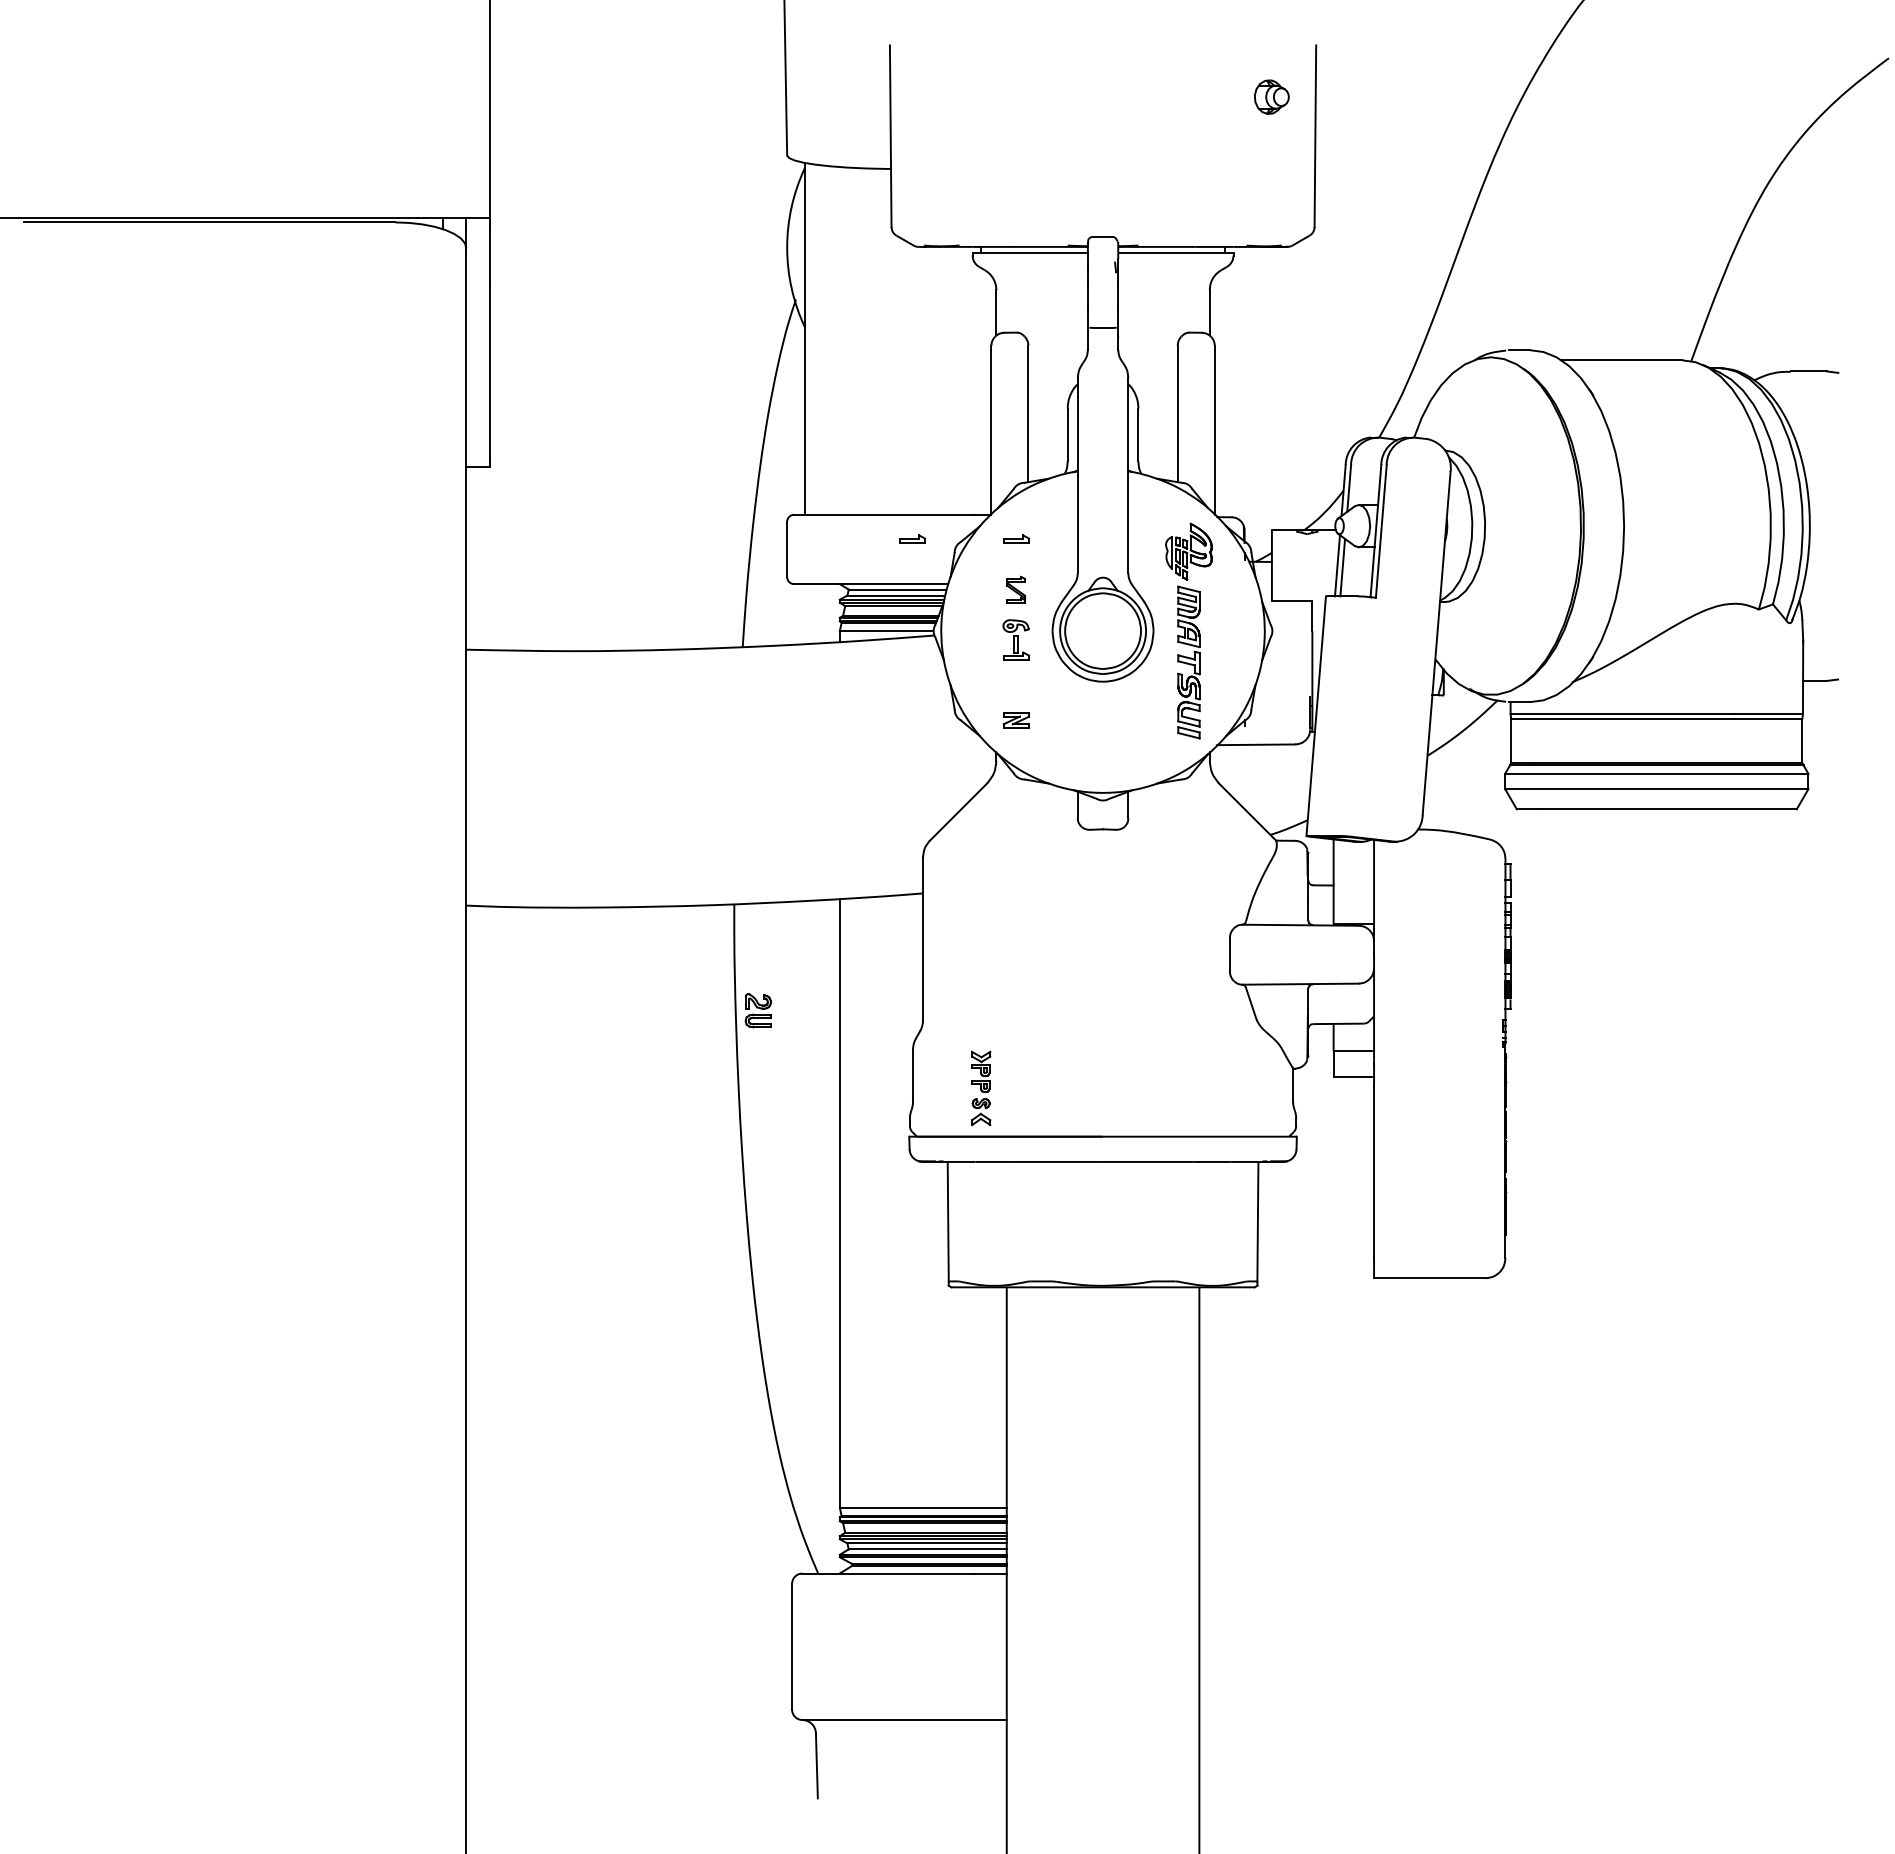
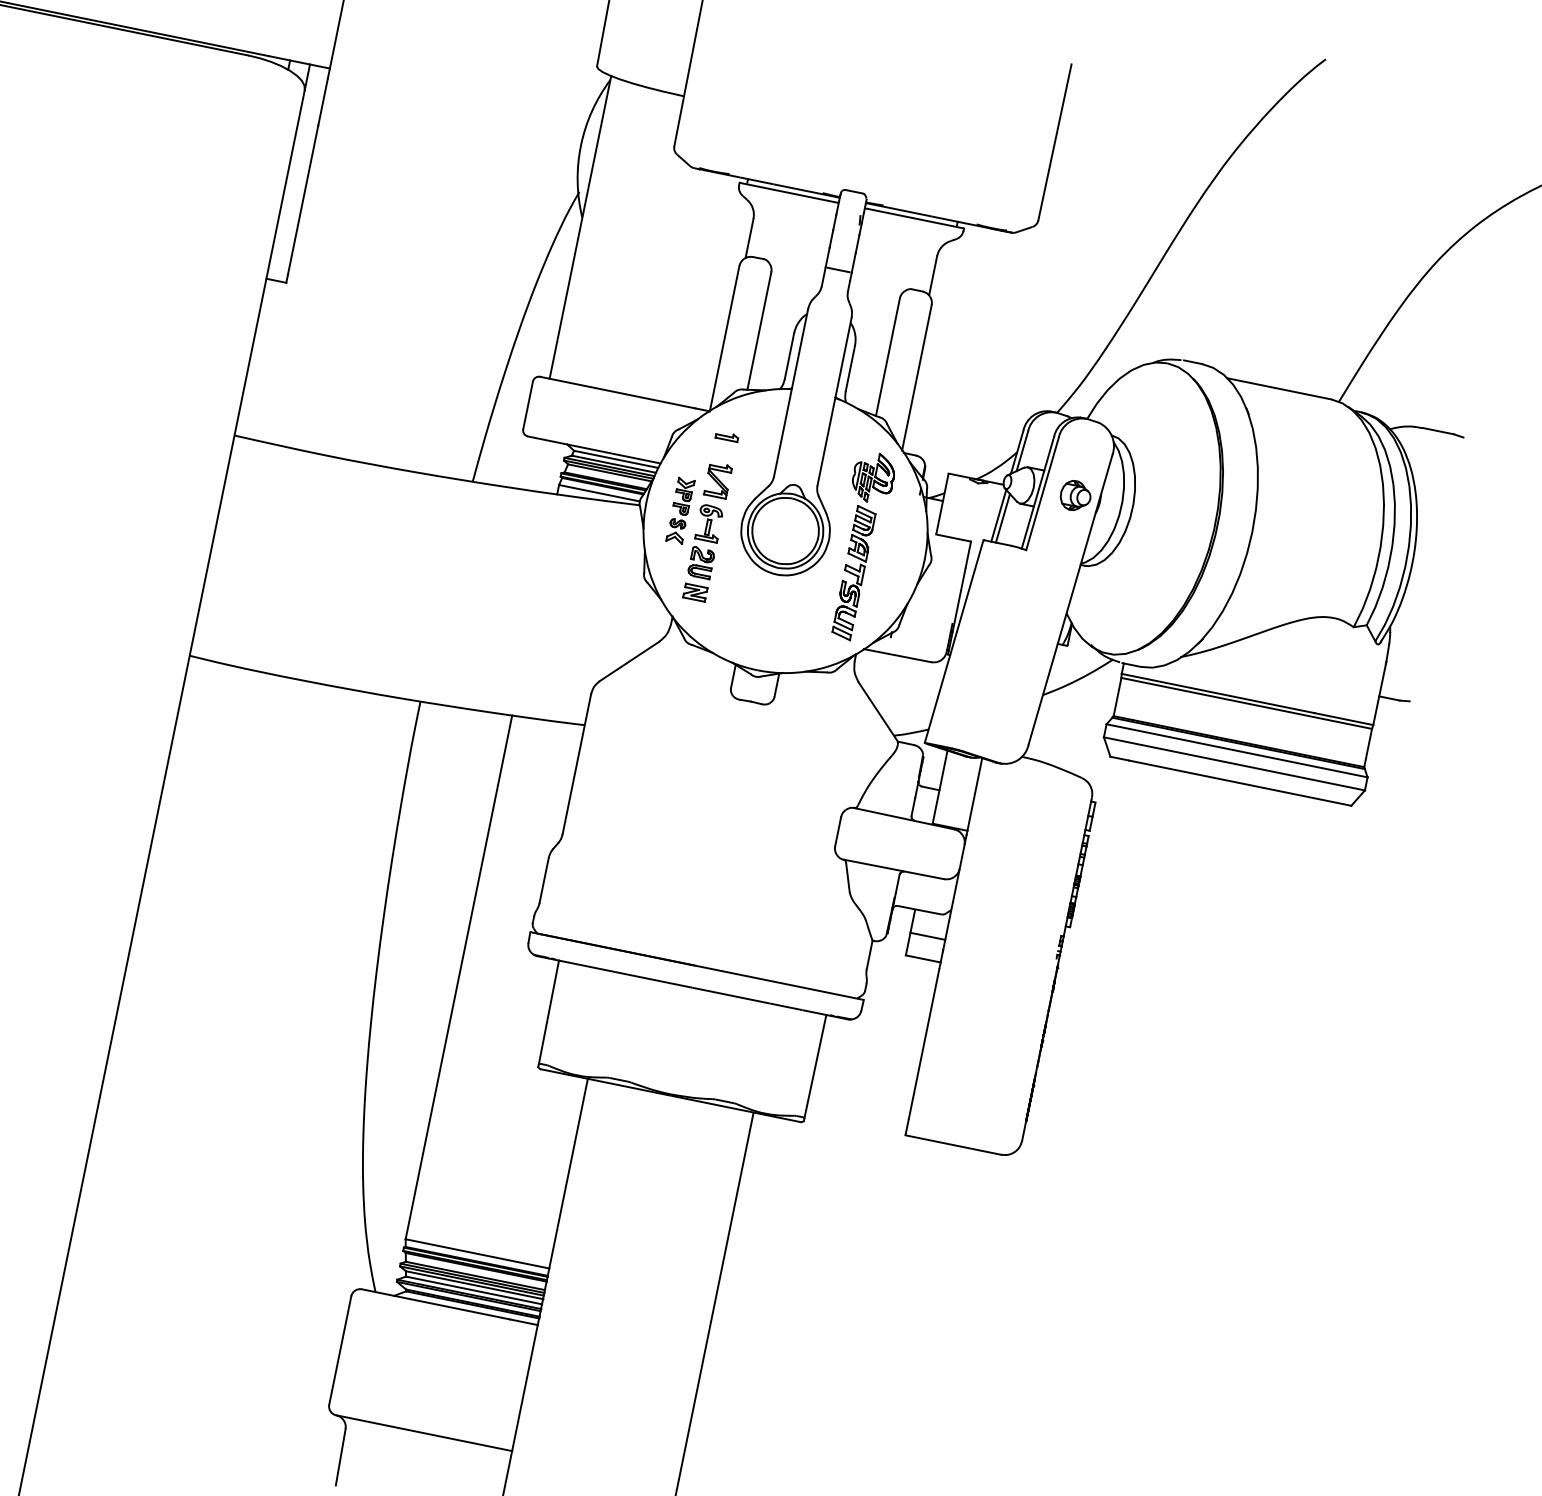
part: (1271, 96) -> (1075, 495), moved
part: (912, 538) -> (637, 417), removed
part: (1015, 589) -> (717, 479), size x1.43
part: (757, 1010) -> (700, 562), moved
part: (981, 1088) -> (680, 510), moved

